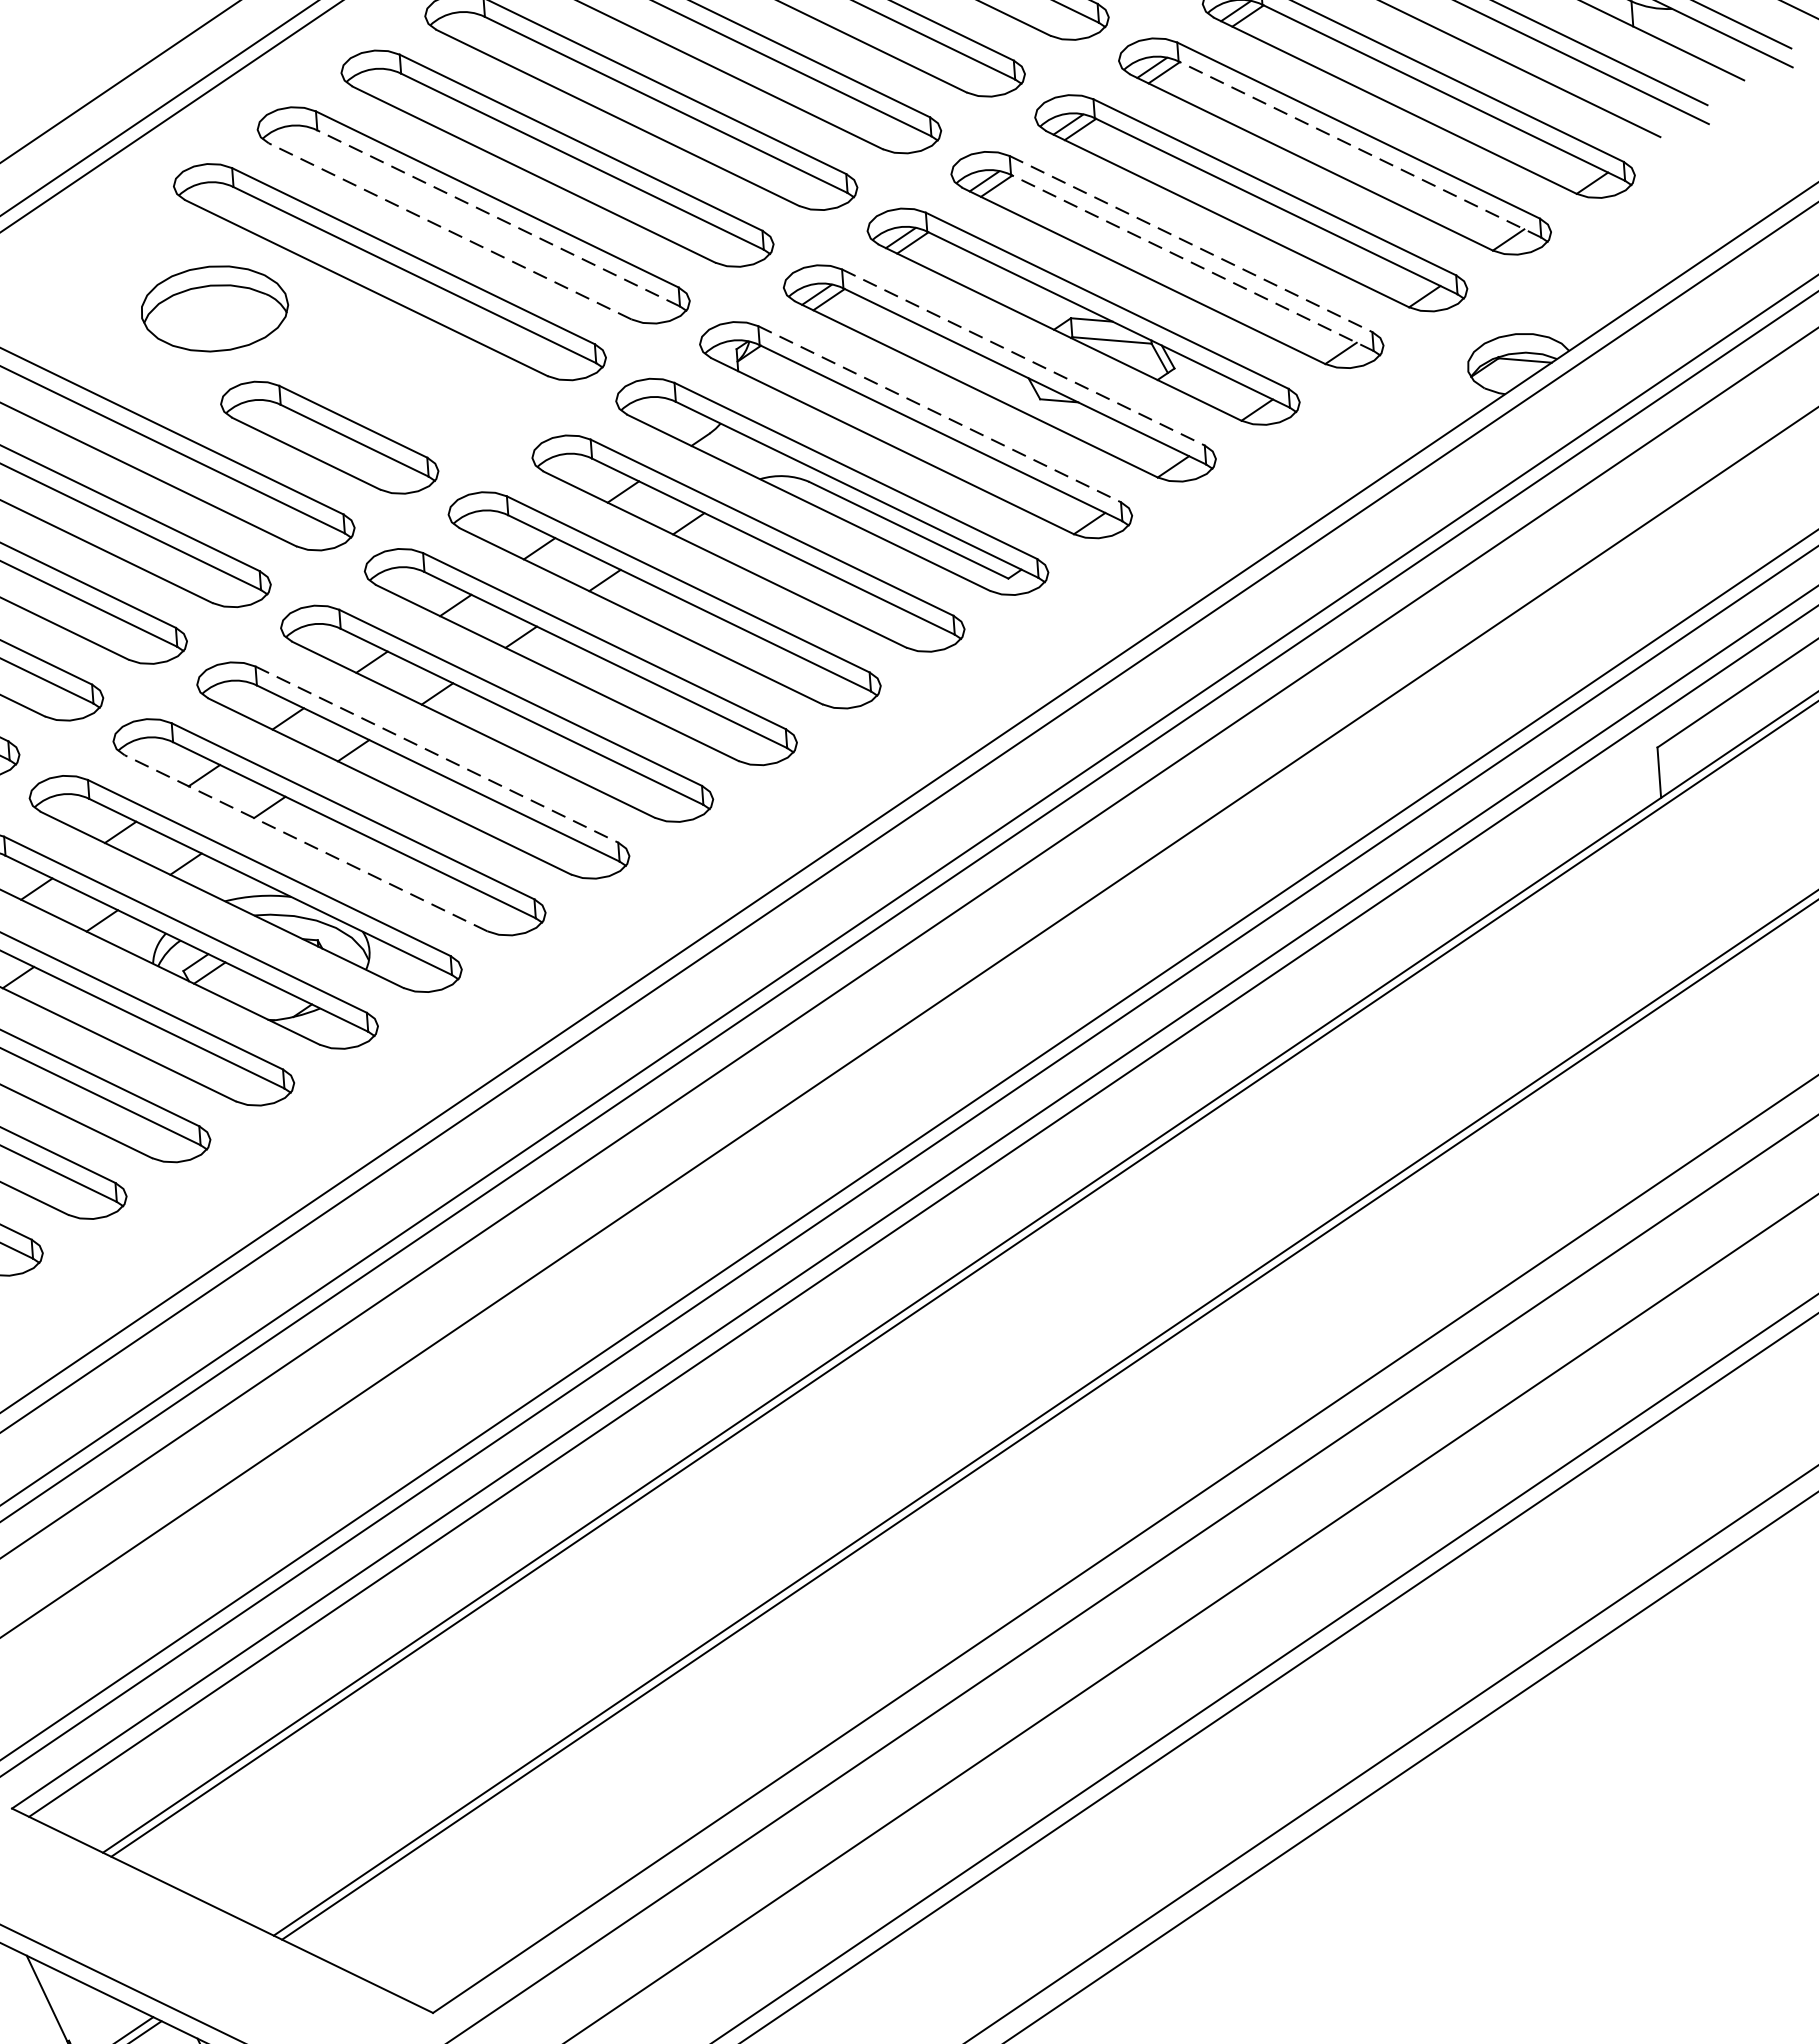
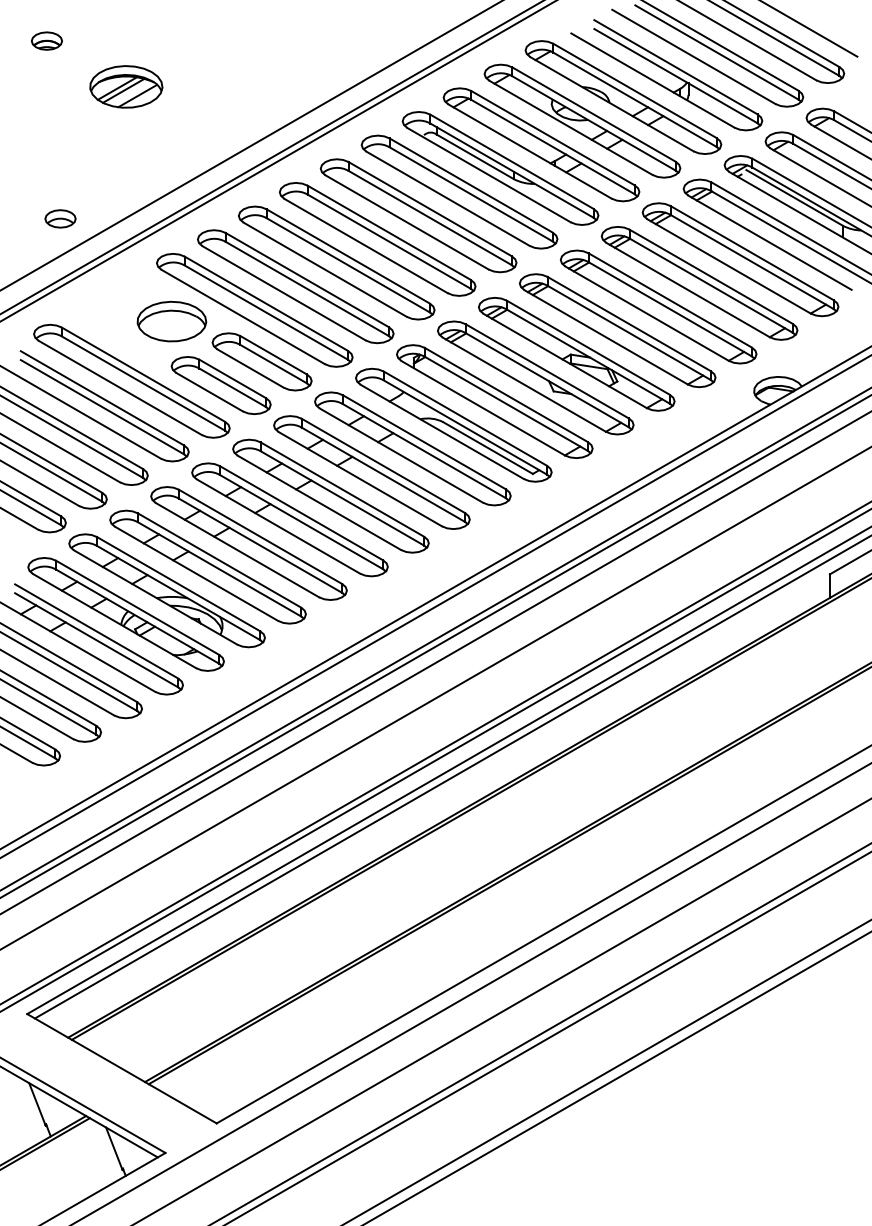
line: (1358, 149) -> (710, 285), dashed -> solid
line: (496, 217) -> (306, 288), dashed -> solid
line: (448, 231) -> (283, 293), dashed -> solid
line: (1191, 244) -> (629, 324), dashed -> solid
line: (1190, 262) -> (628, 332), dashed -> solid
line: (1023, 357) -> (547, 371), dashed -> solid
part: (412, 380) -> (261, 361), added
line: (940, 415) -> (506, 395), dashed -> solid
line: (436, 755) -> (260, 537), dashed -> solid
line: (305, 842) -> (196, 573), dashed -> solid

